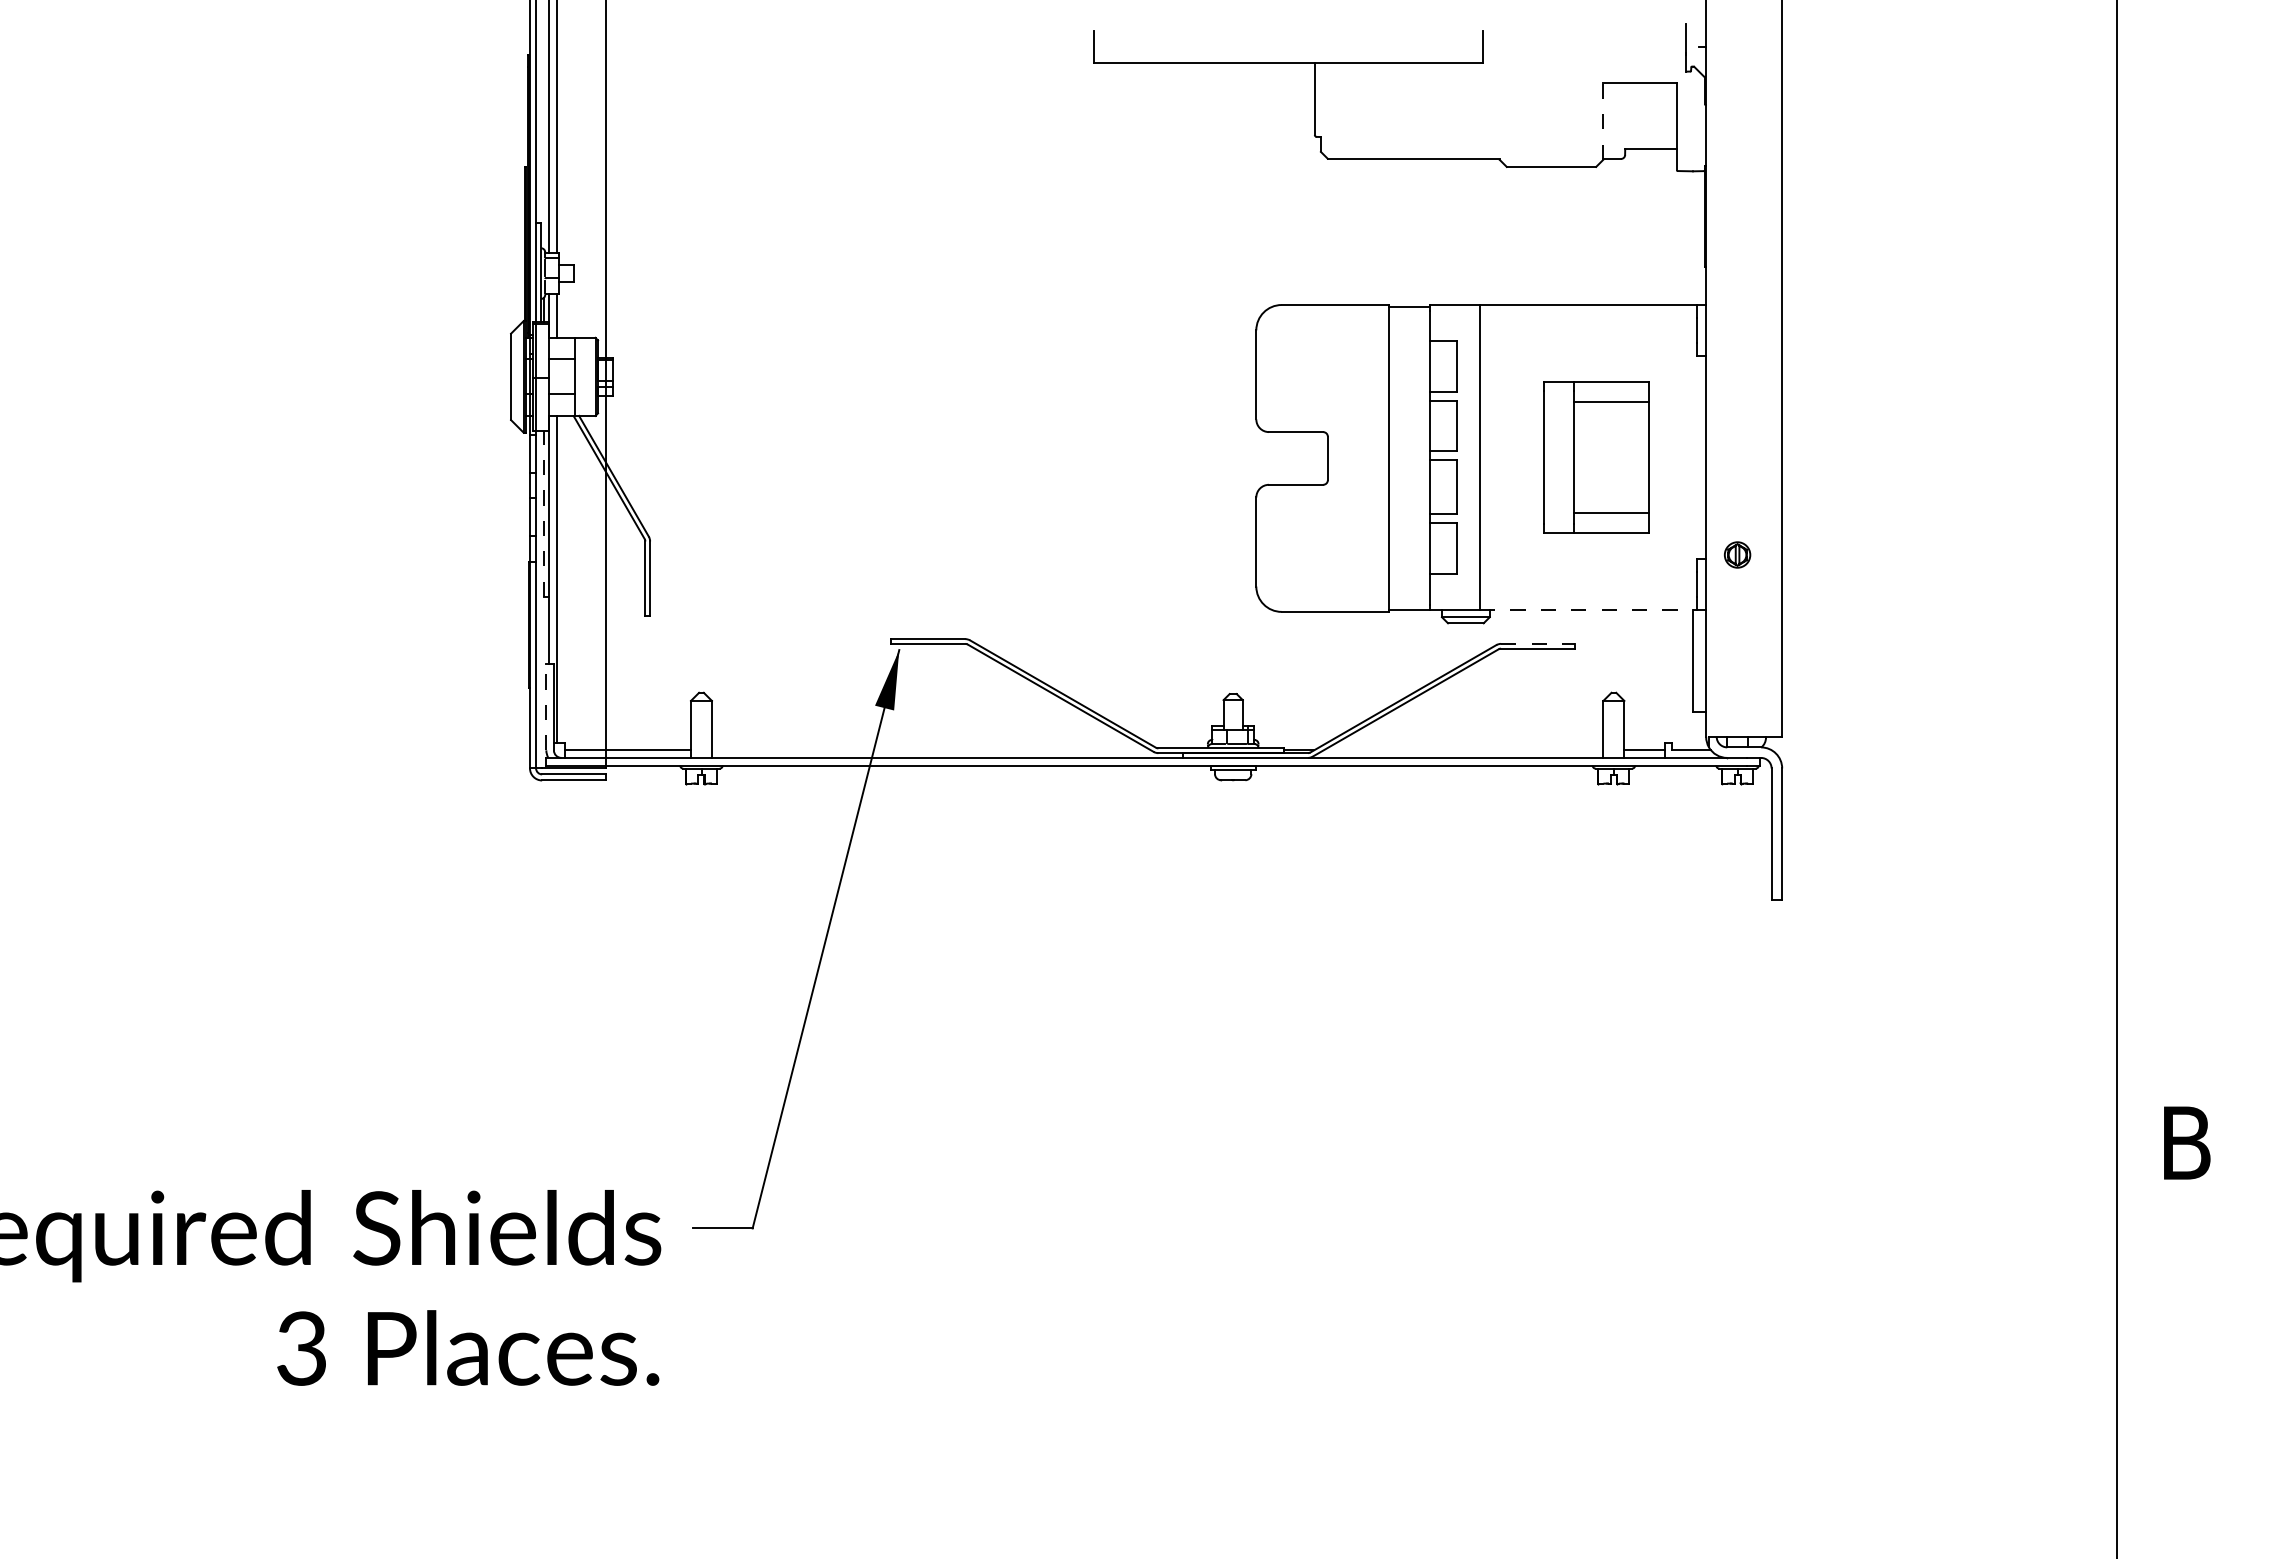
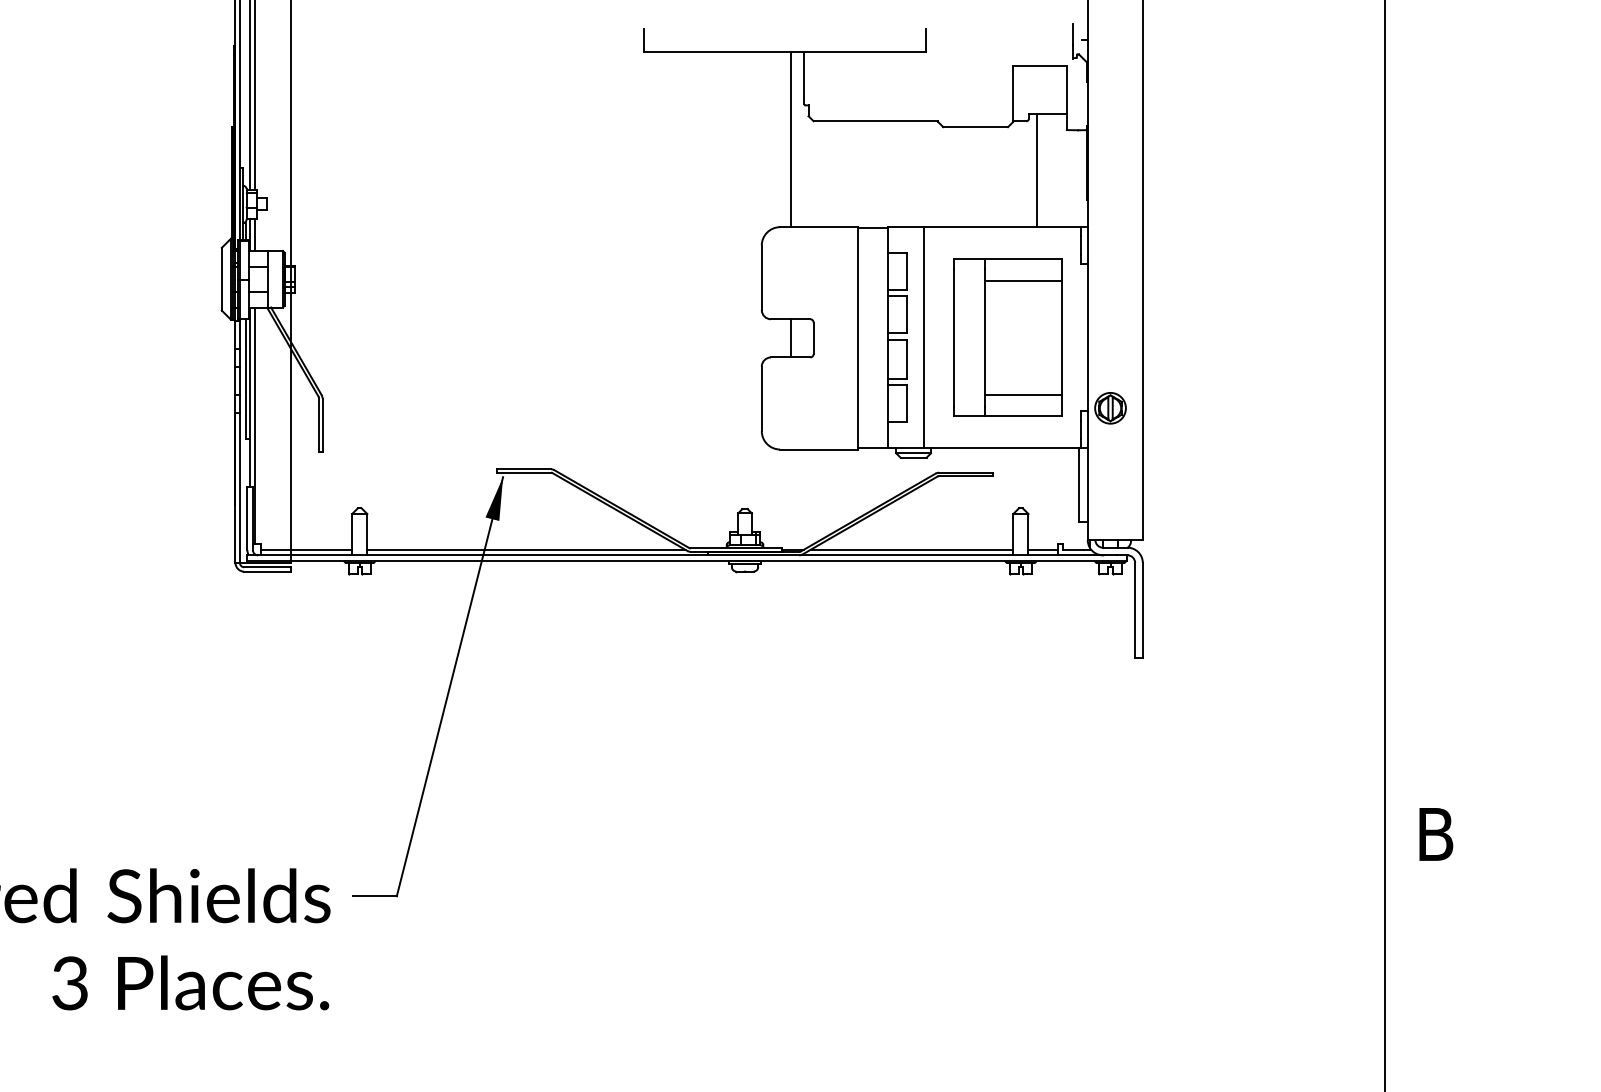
line: (1603, 120) -> (1013, 93), dashed -> solid
line: (1296, 184) -> (790, 139), added
line: (1635, 226) -> (1036, 170), added
part: (1596, 457) -> (1008, 337), size x1.43
line: (1296, 458) -> (790, 338), added
line: (544, 514) -> (246, 378), dashed -> solid
part: (1737, 554) -> (1110, 407), size x1.67
line: (1588, 609) -> (1002, 447), dashed -> solid
line: (1538, 643) -> (966, 472), dashed -> solid
line: (546, 706) -> (247, 518), dashed -> solid
line: (931, 750) -> (526, 549), added
line: (1463, 750) -> (911, 549), added

